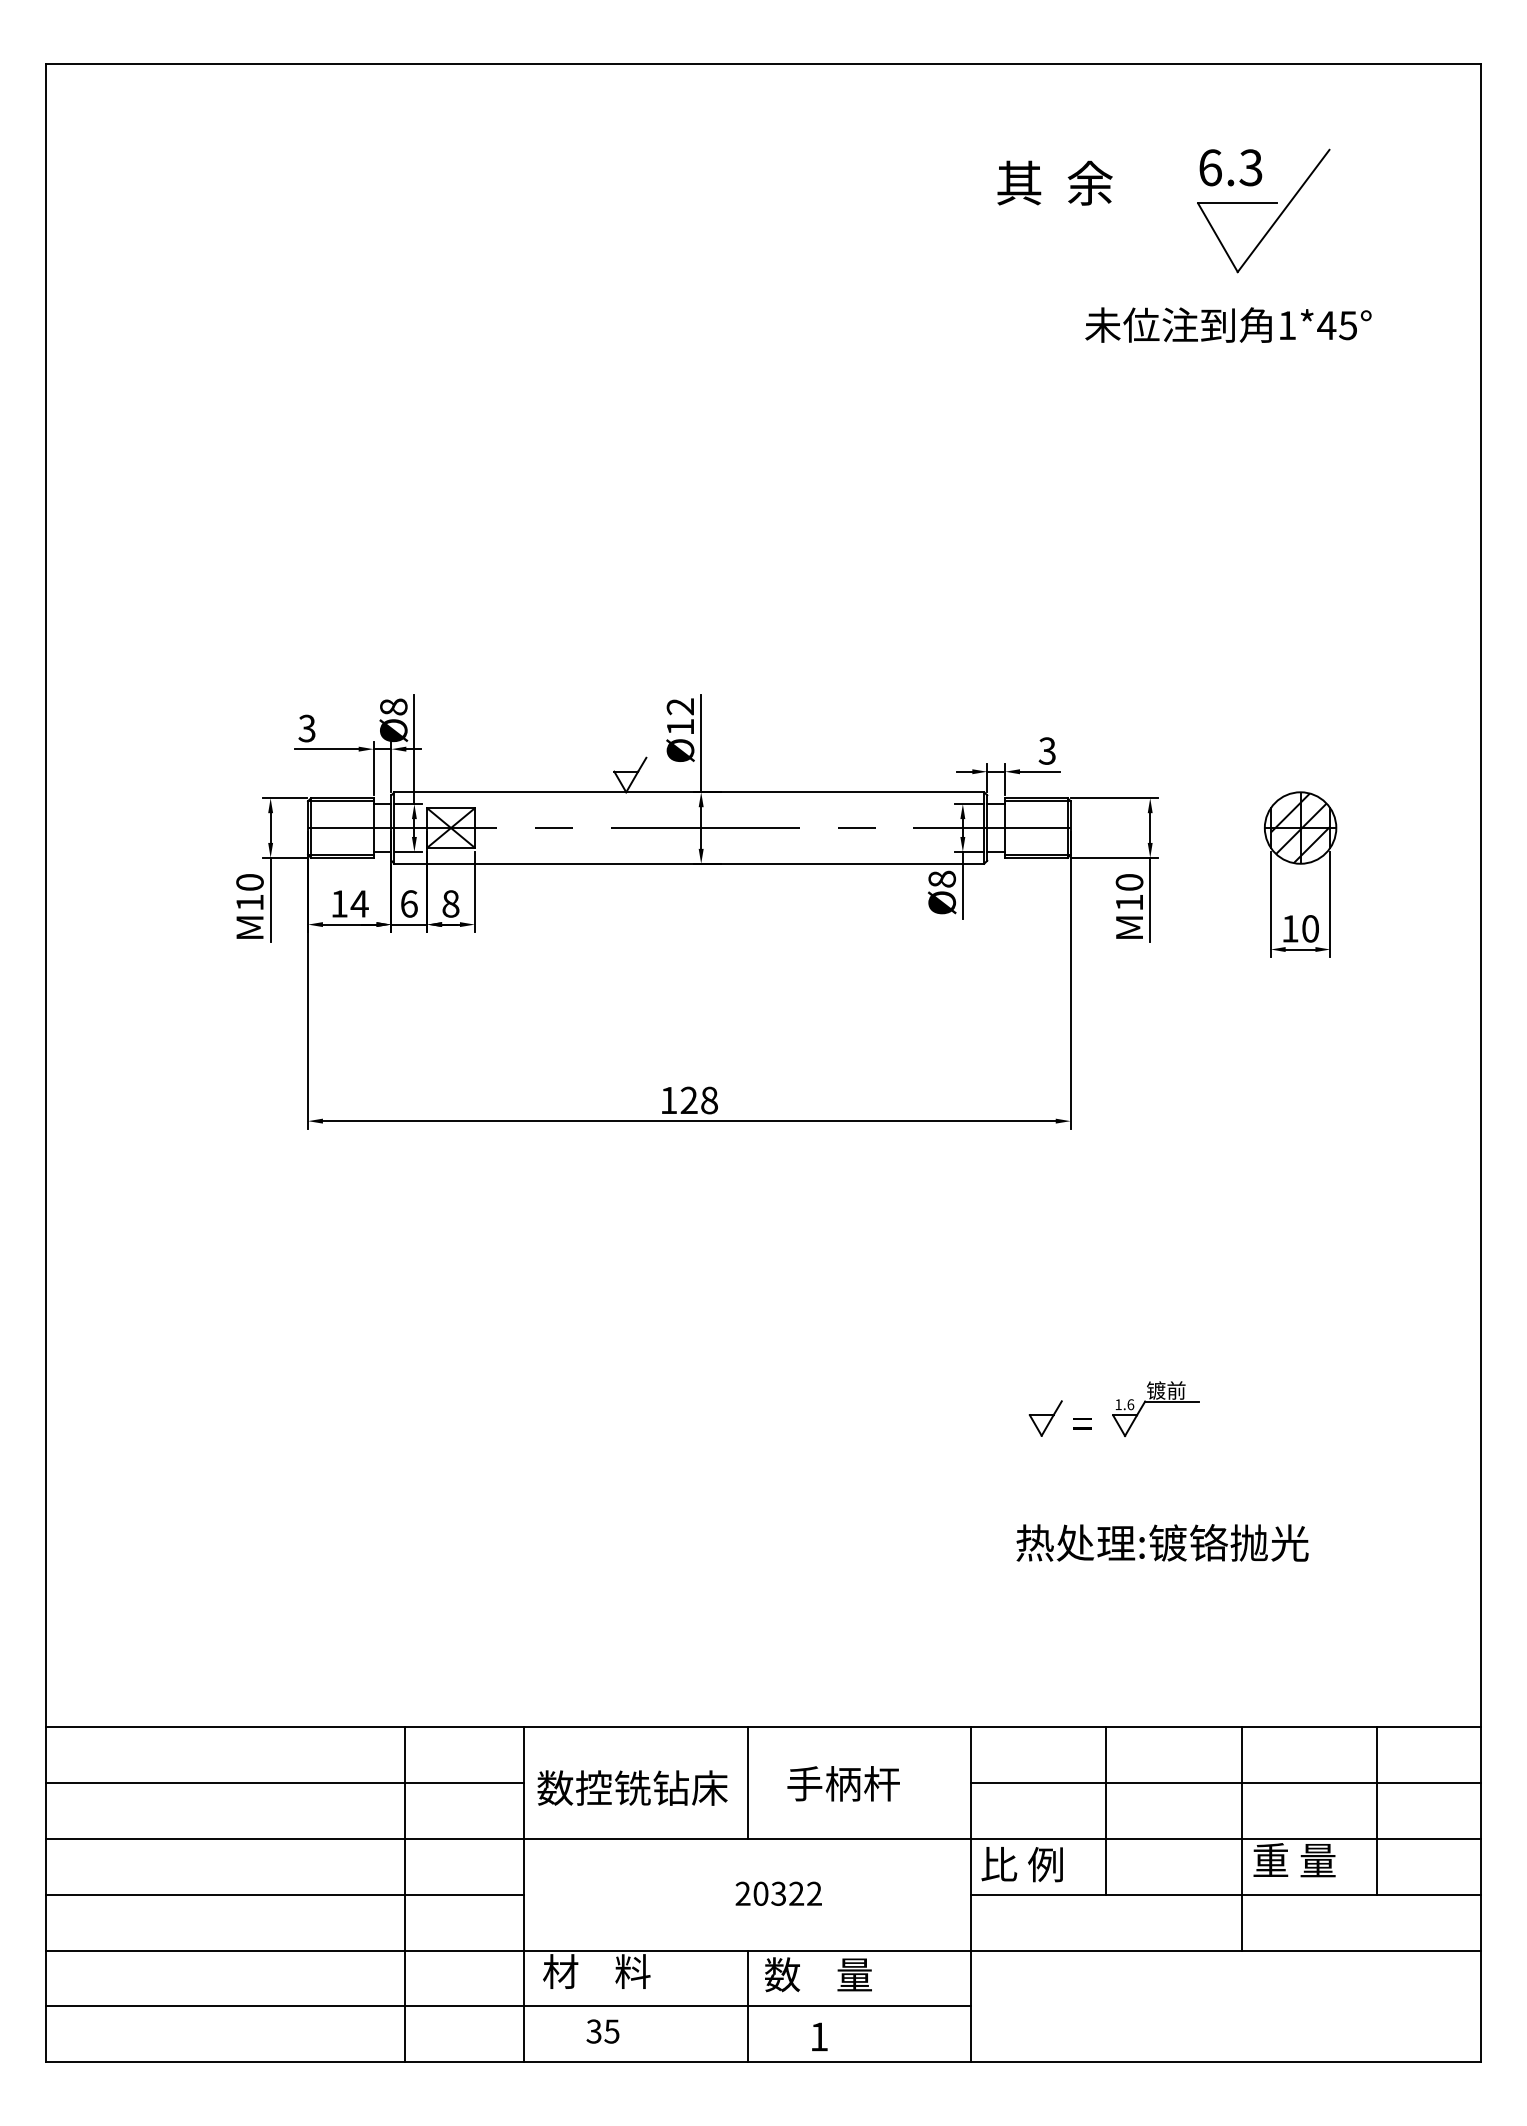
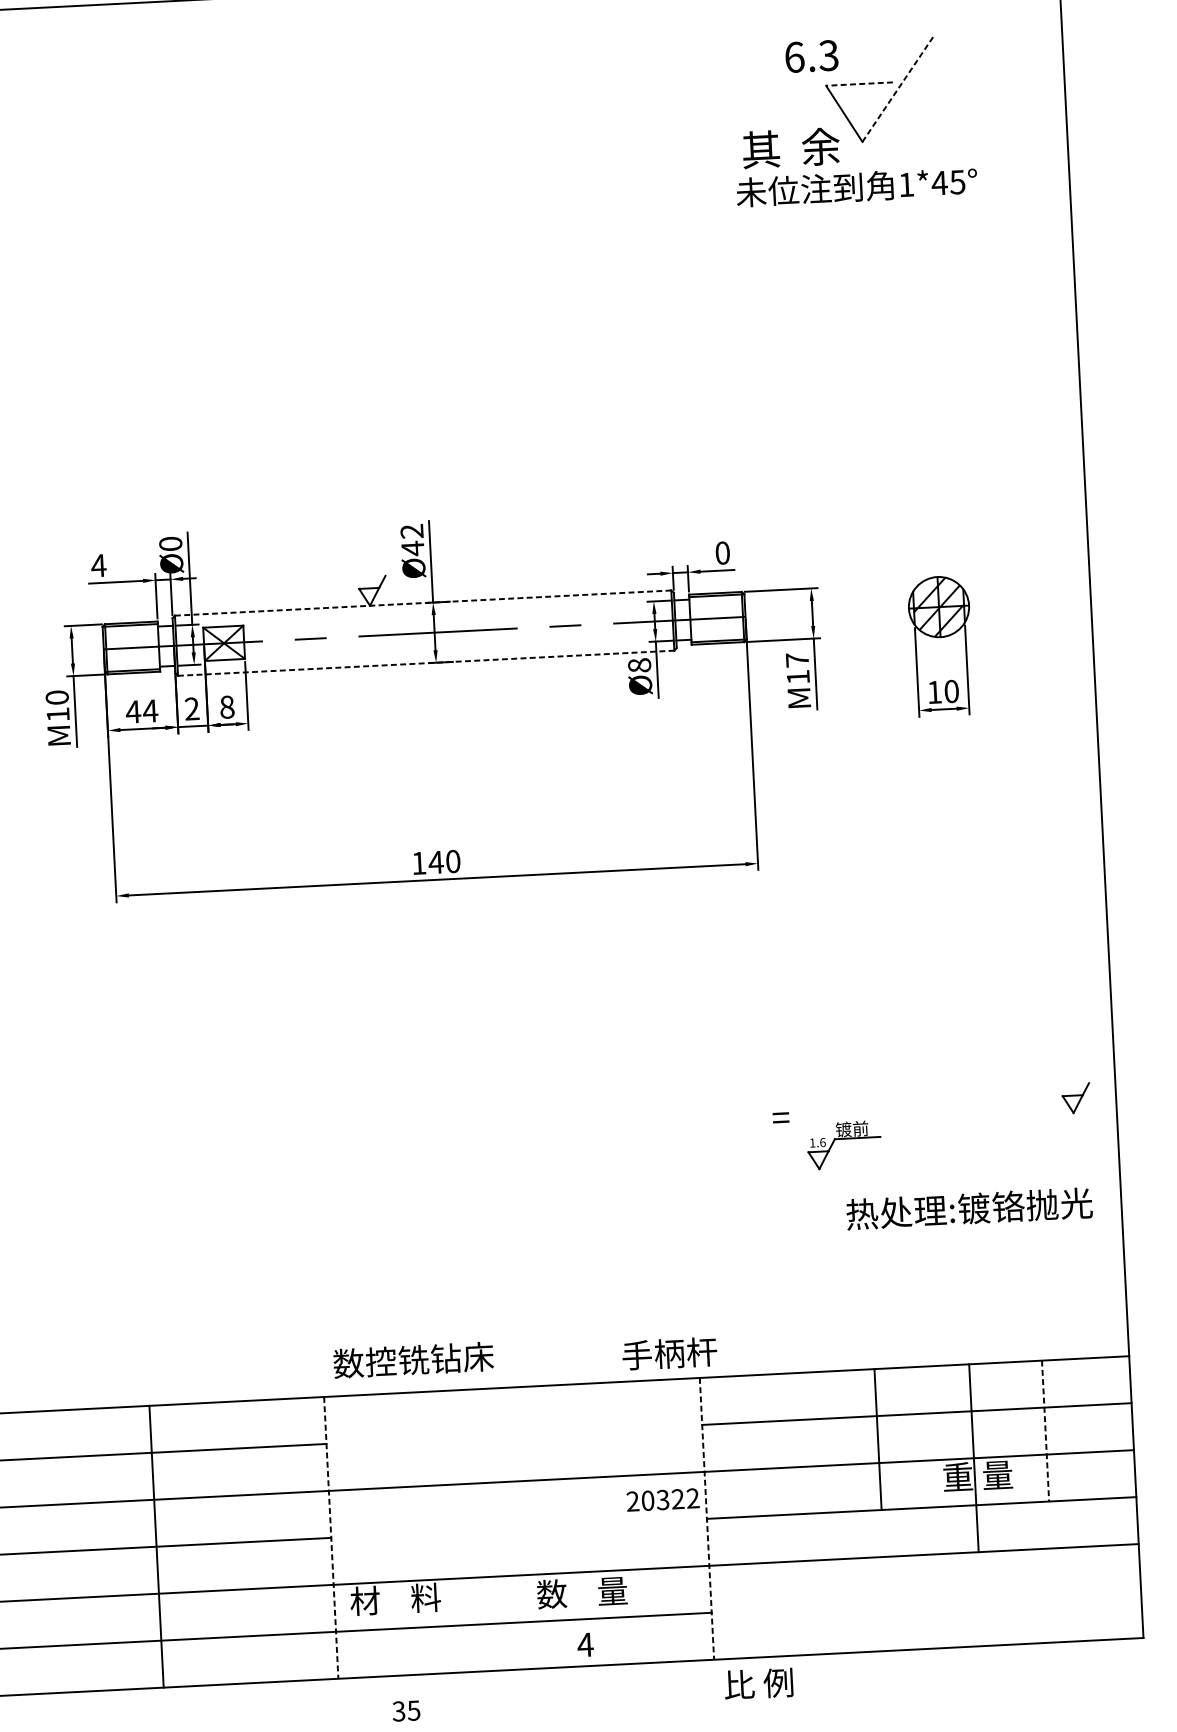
text: (1230, 167) -> (811, 56), moved
text: (1054, 182) -> (790, 147), moved
line: (1237, 203) -> (859, 84), solid -> dashed
line: (1283, 210) -> (898, 88), solid -> dashed
text: (393, 706) -> (170, 543), Ø8 -> Ø0
text: (680, 727) -> (412, 548), Ø12 -> Ø42
text: (307, 728) -> (99, 565), 3 -> 4
text: (1046, 750) -> (721, 552), 3 -> 0
line: (689, 792) -> (423, 603), solid -> dashed
line: (689, 863) -> (426, 663), solid -> dashed
text: (1129, 882) -> (797, 660), 10 -> 17
text: (339, 903) -> (133, 711), 14 -> 44
text: (408, 903) -> (191, 708), 6 -> 2
text: (699, 1100) -> (444, 862), 128 -> 140
part: (1155, 1402) -> (843, 1139), moved
part: (1045, 1418) -> (1076, 1098), moved
text: (1162, 1542) -> (969, 1208), moved
line: (747, 1782) -> (514, 1433), removed
text: (843, 1783) -> (669, 1353), moved
text: (632, 1787) -> (413, 1359), moved
line: (1106, 1810) -> (878, 1439), moved
line: (1377, 1811) -> (1045, 1431), solid -> dashed
line: (1241, 1838) -> (973, 1457), moved
text: (1021, 1864) -> (758, 1683), moved
text: (778, 1893) -> (662, 1499), moved
line: (404, 1894) -> (156, 1546), moved
line: (524, 1895) -> (331, 1538), solid -> dashed
line: (970, 1895) -> (706, 1519), solid -> dashed
line: (747, 2006) -> (523, 1622), removed
text: (602, 2031) -> (405, 1711), moved
text: (818, 2036) -> (584, 1644), 1 -> 4

